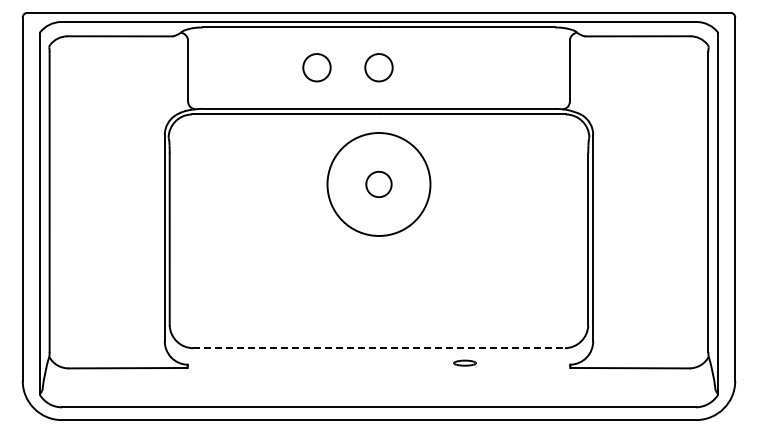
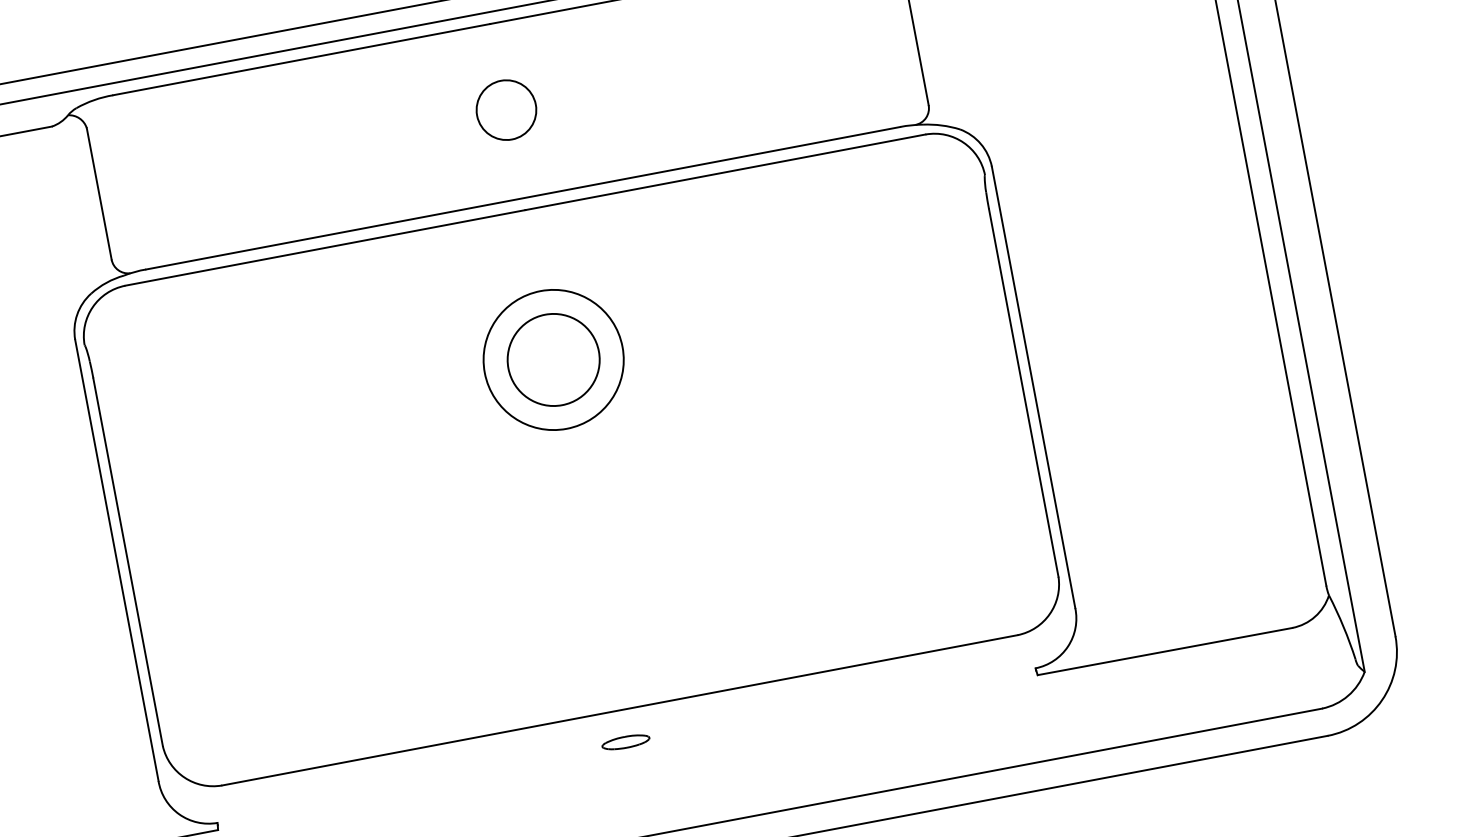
circle: (316, 67) -> (372, 134), removed
circle: (378, 184) -> (552, 360), size x0.62
circle: (378, 184) -> (552, 360), size x1.67
line: (379, 348) -> (621, 710), dashed -> solid
part: (464, 362) -> (624, 741), moved

